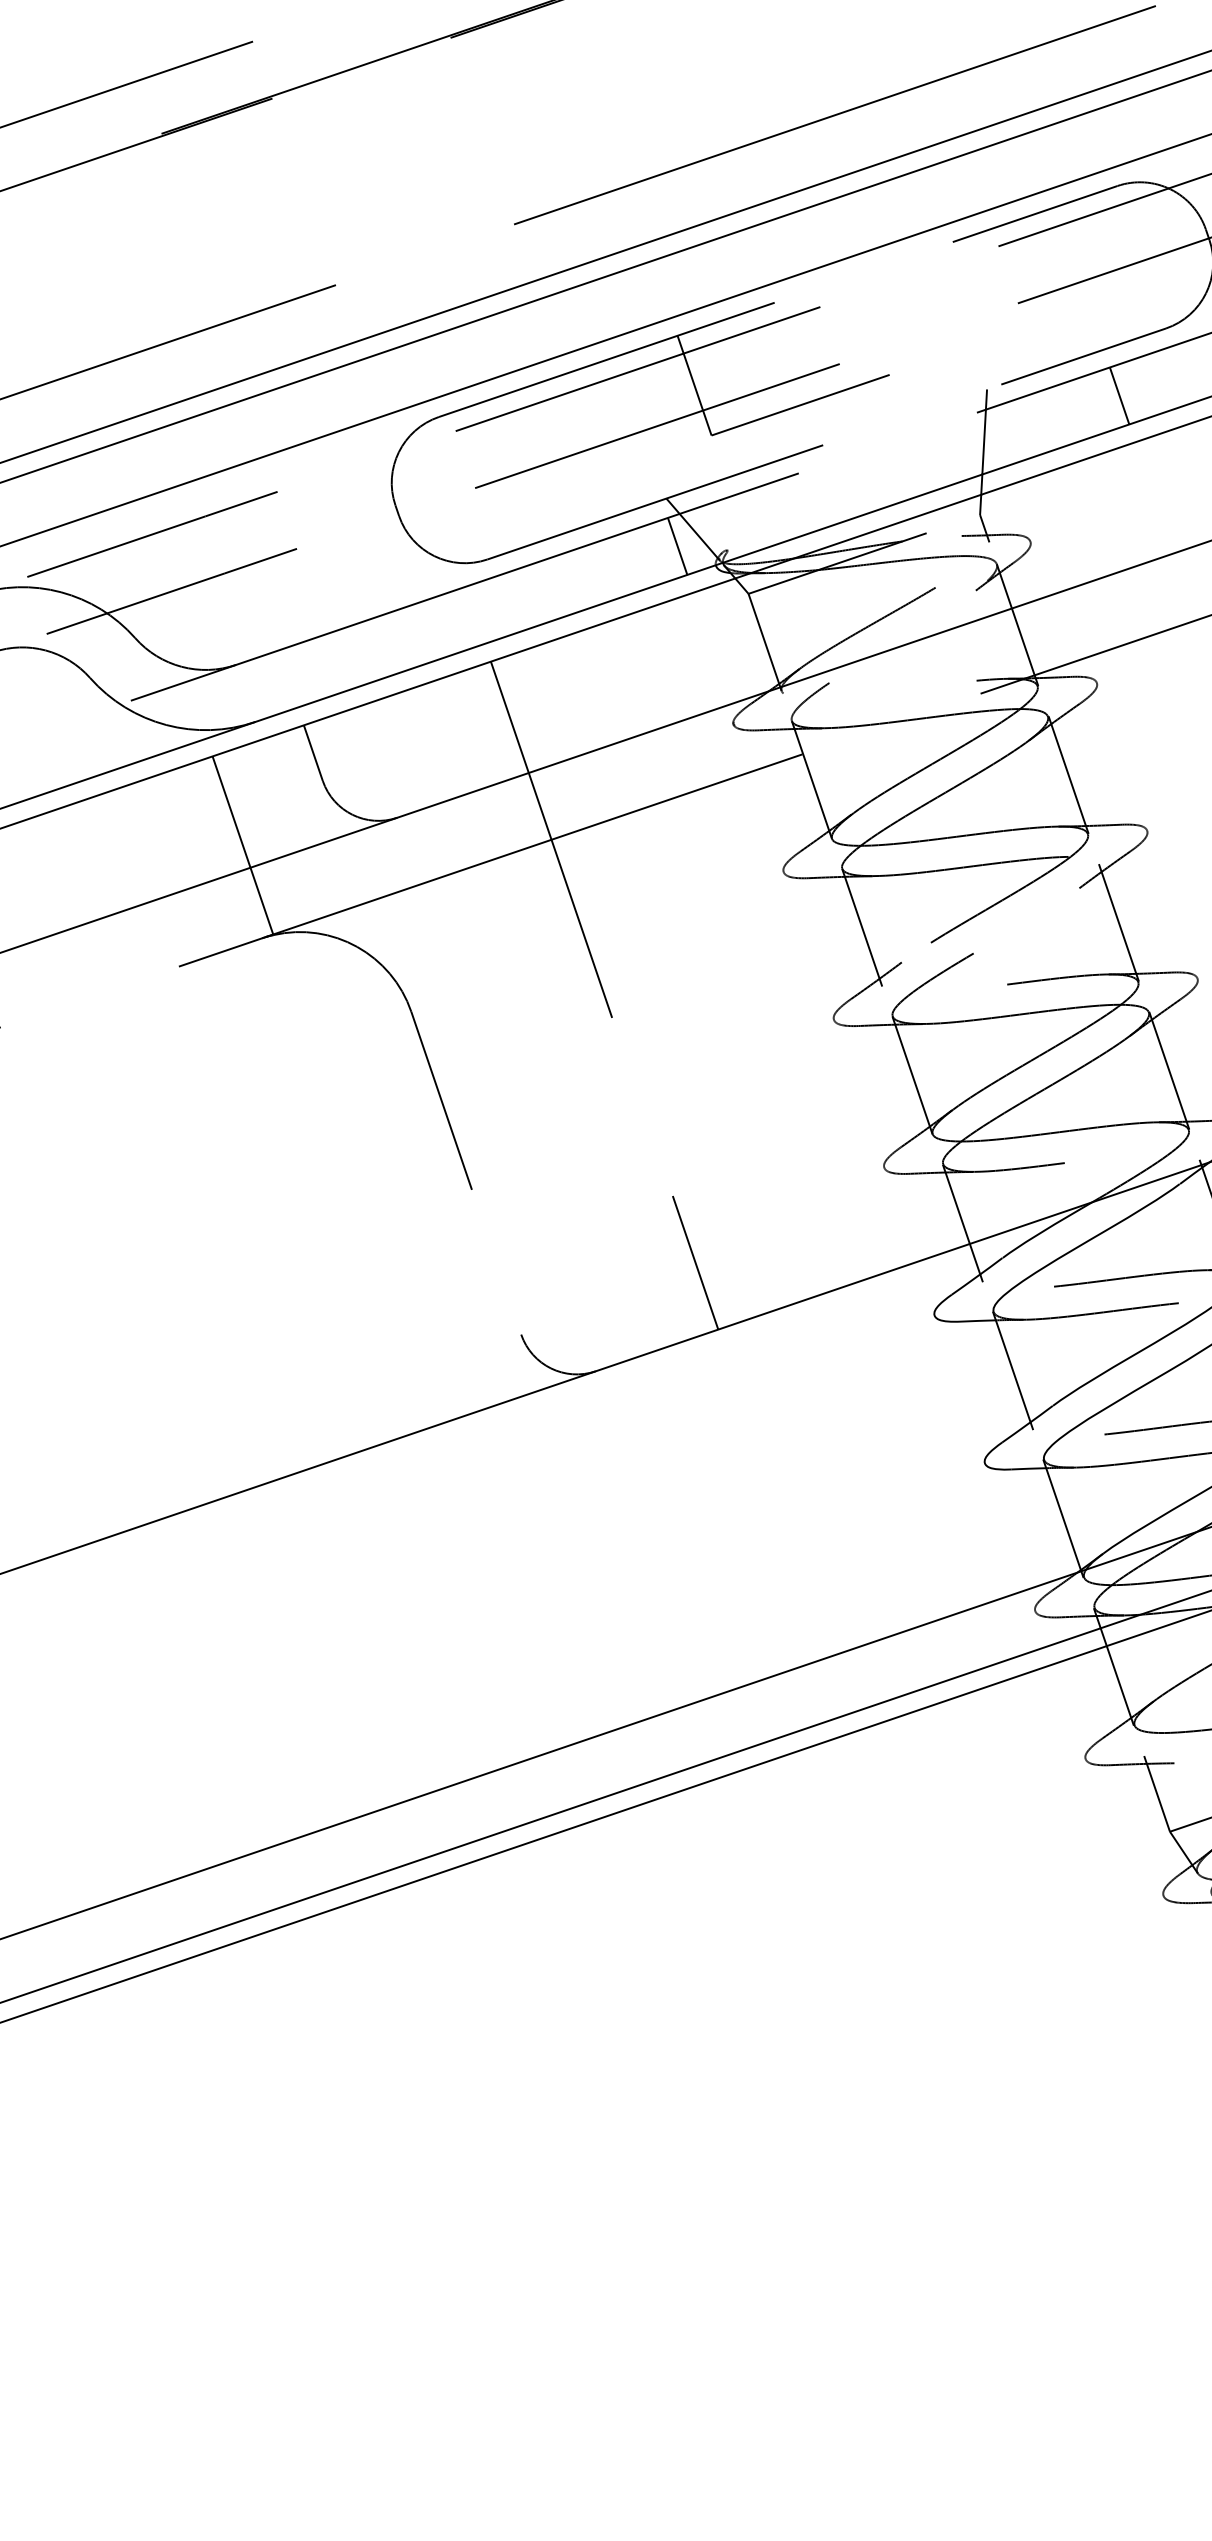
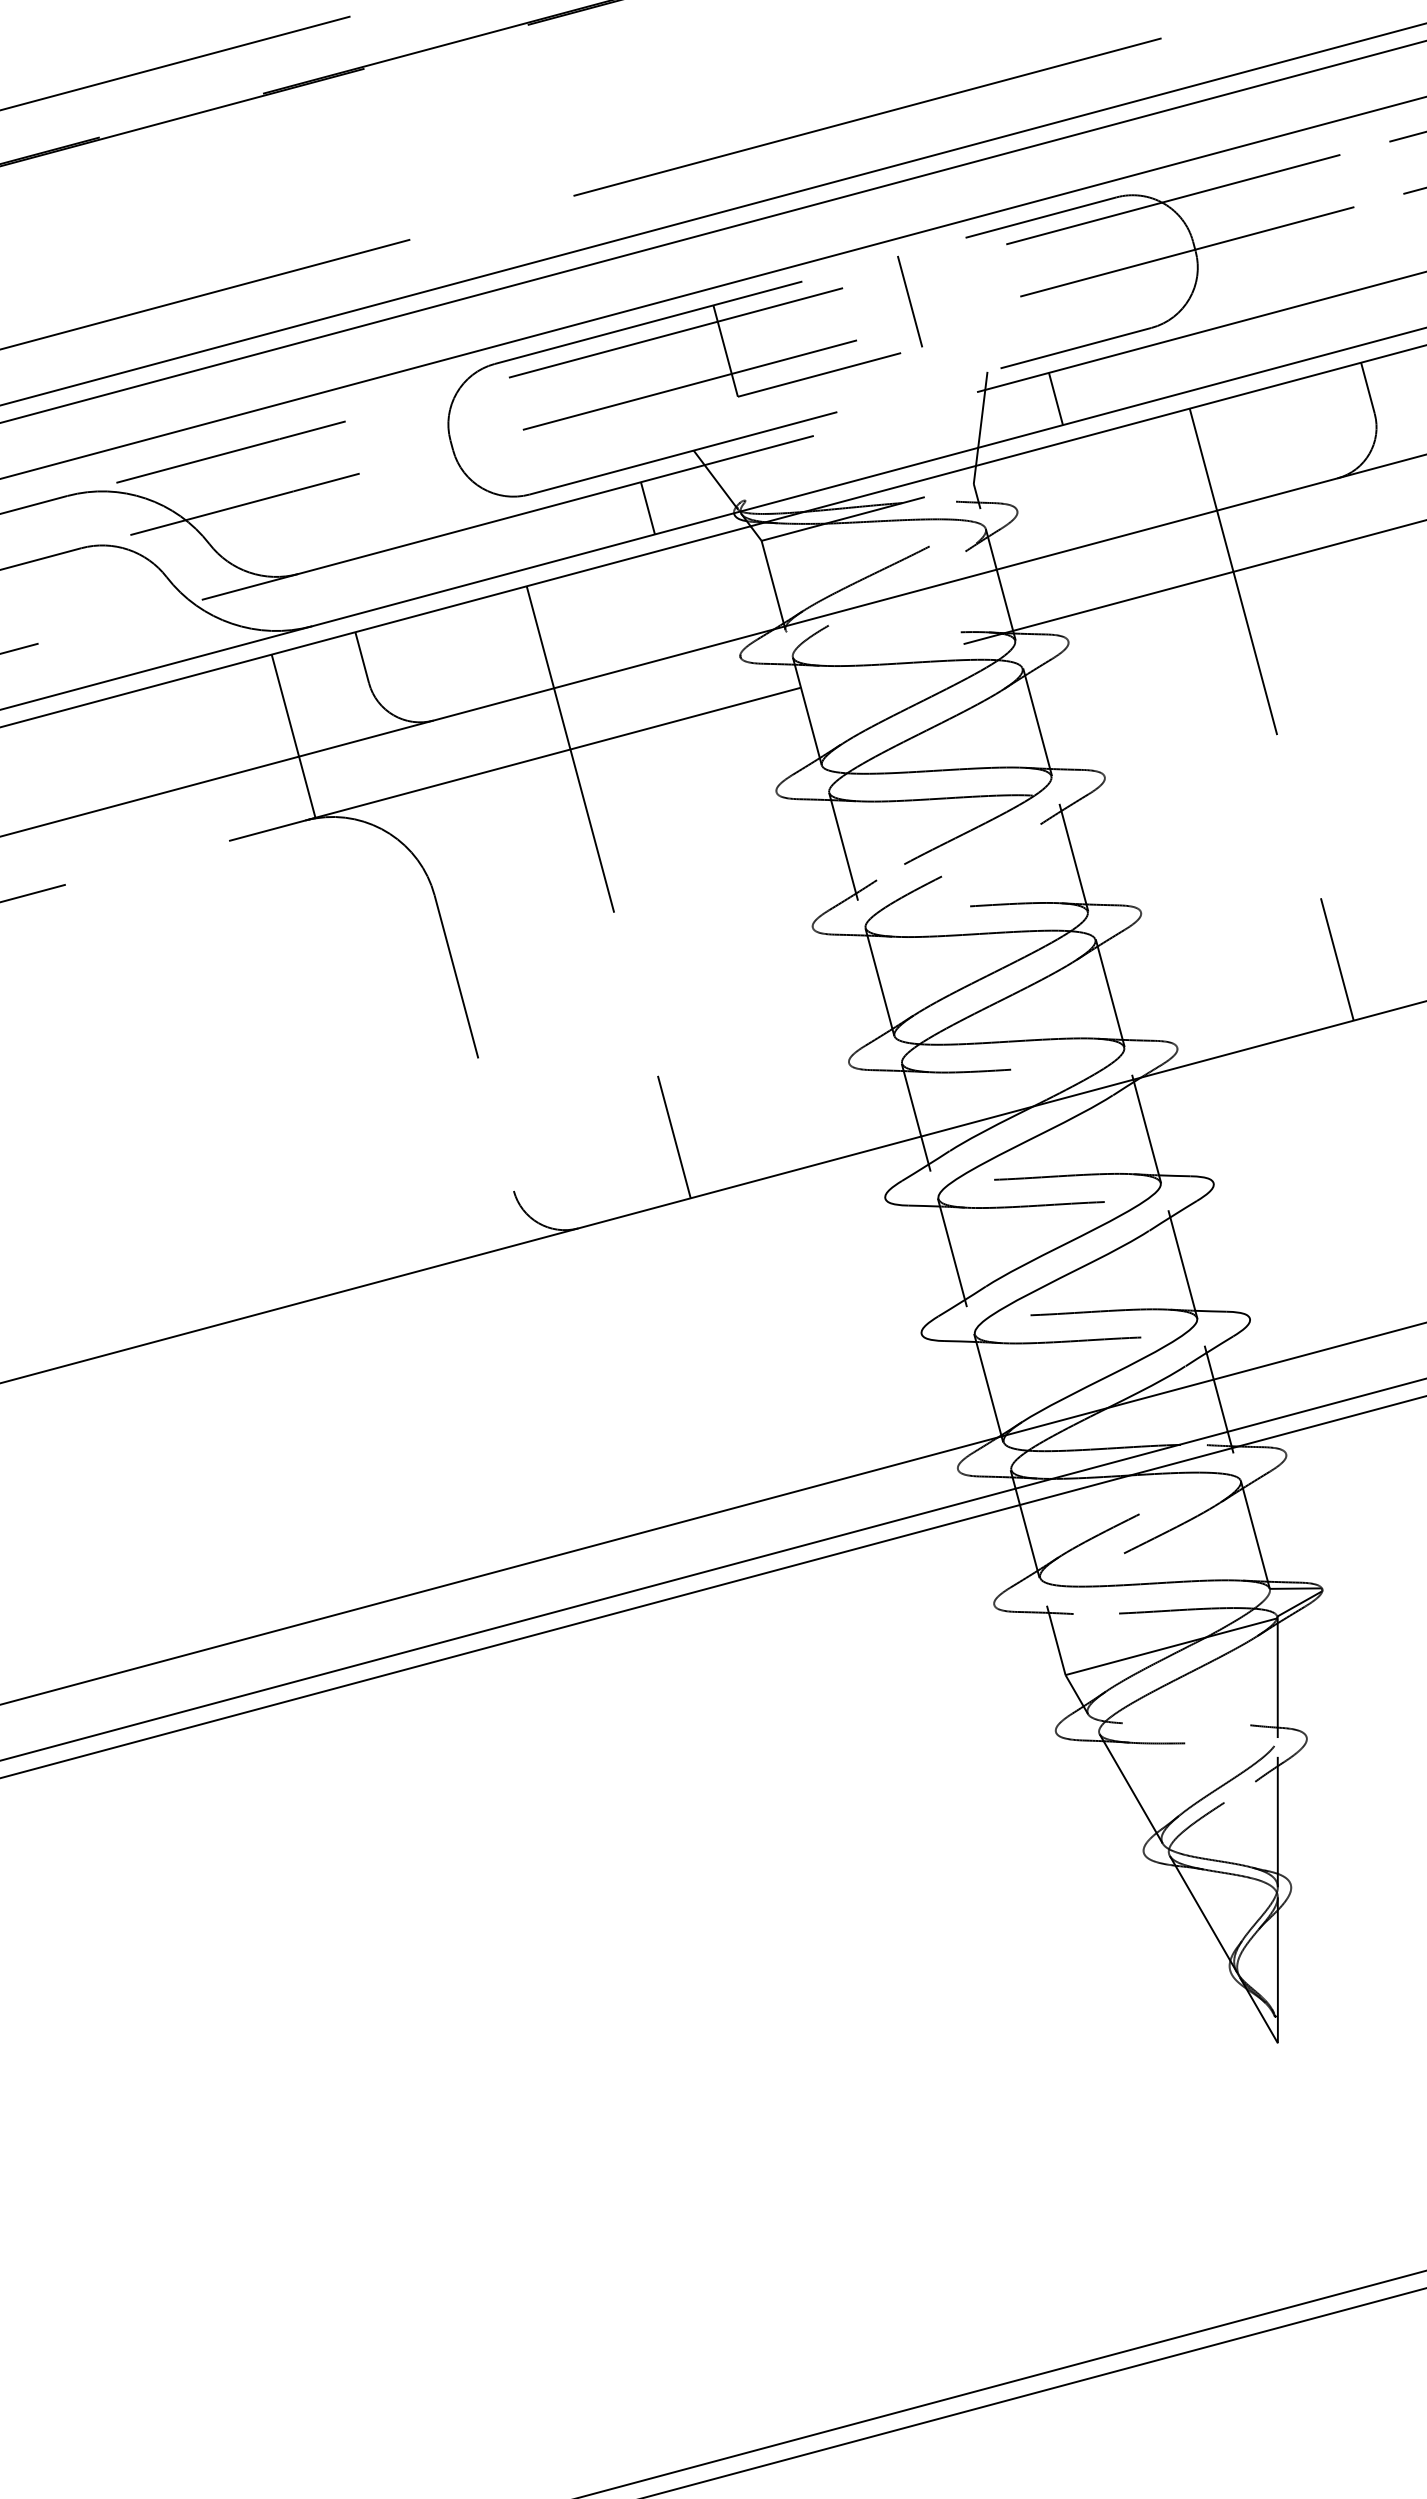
line: (895, 316) -> (909, 301), added
line: (1119, 395) -> (1055, 398), moved
line: (677, 546) -> (647, 508), moved

